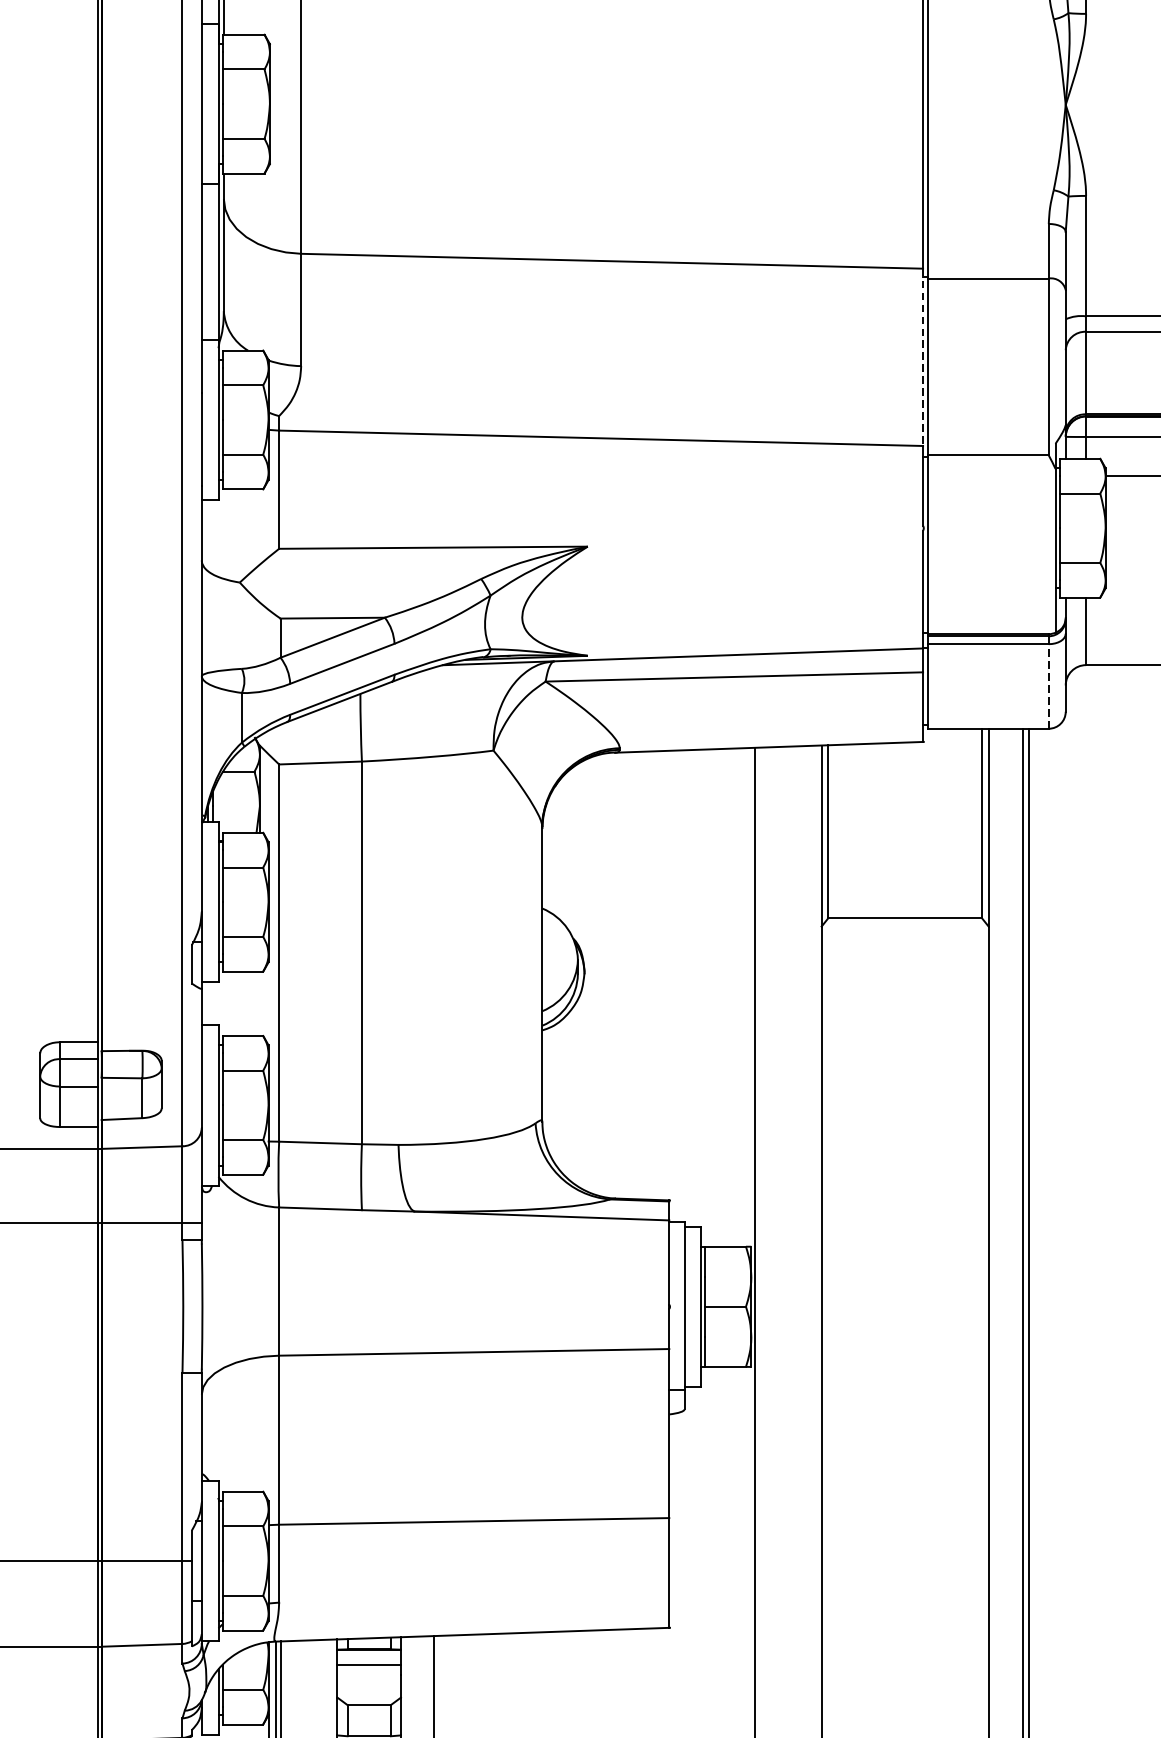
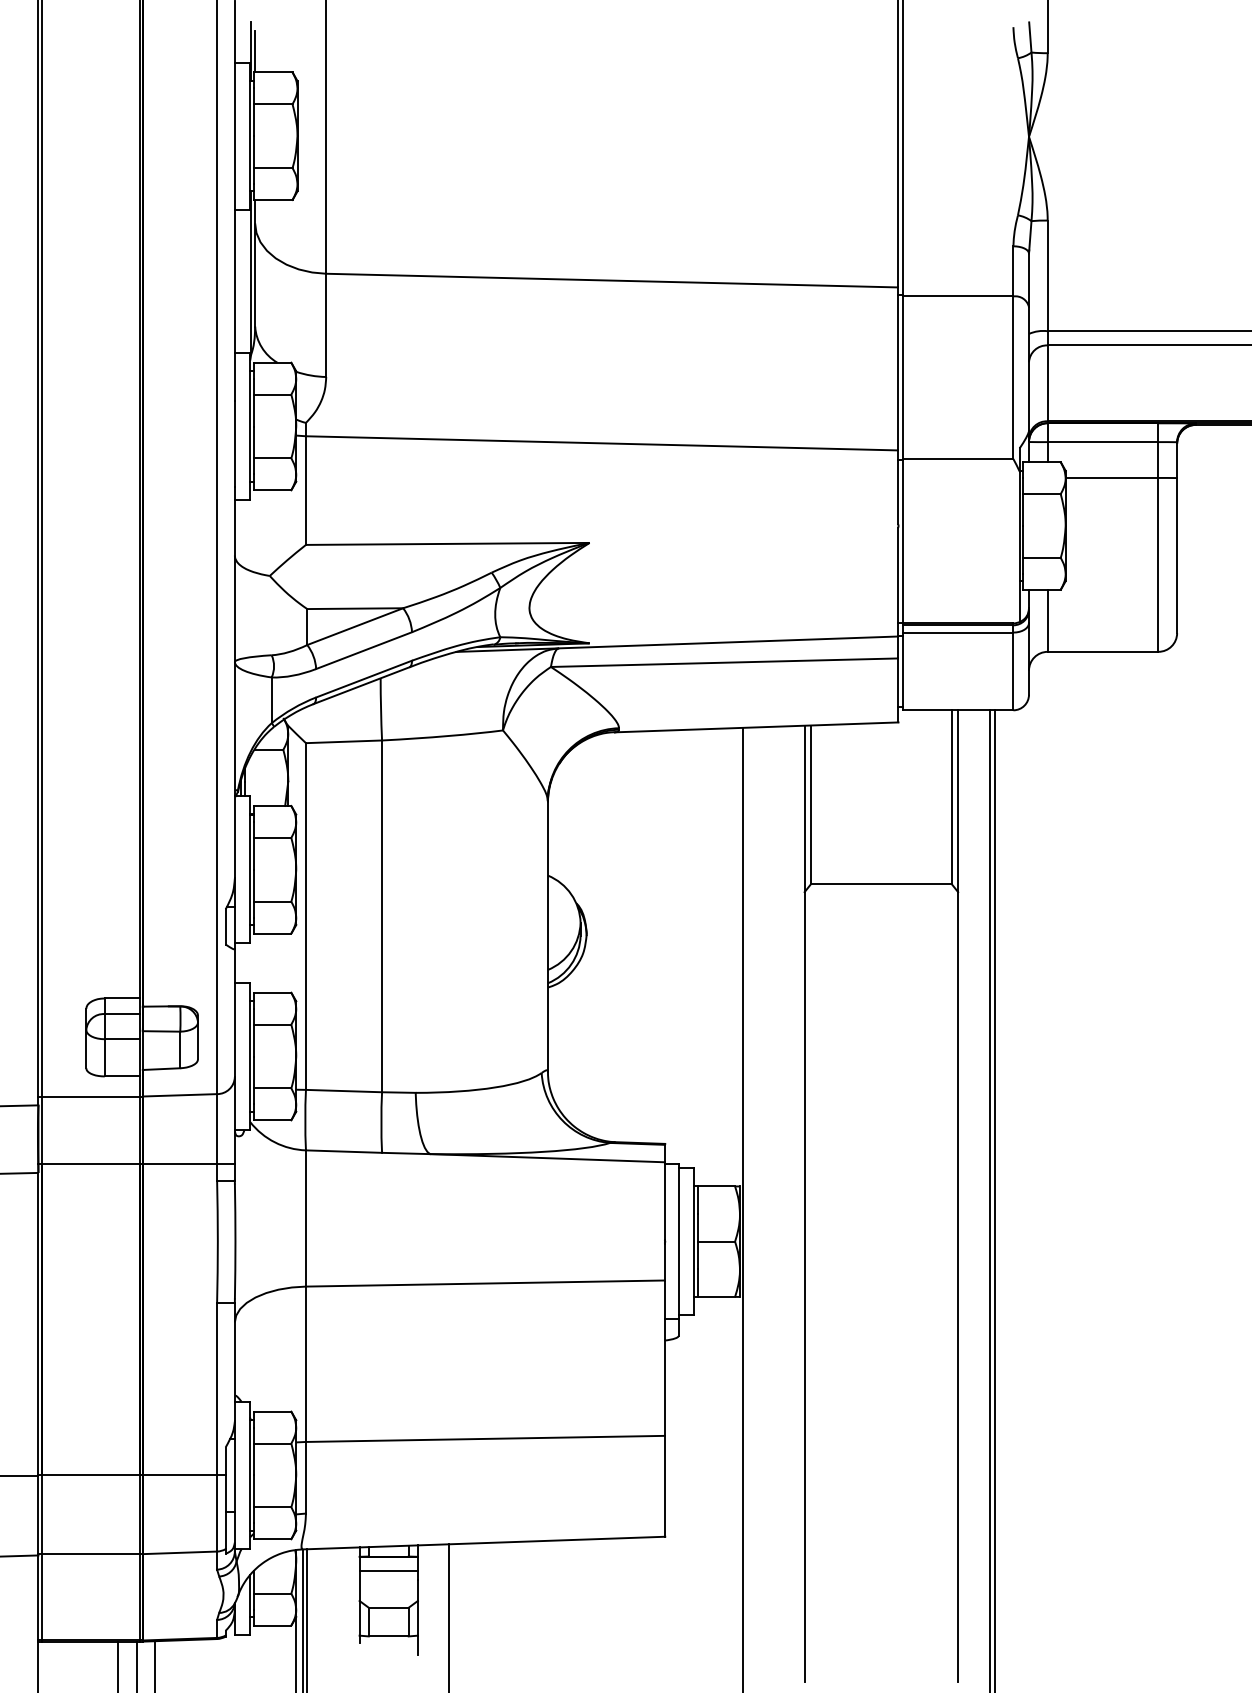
line: (922, 357) -> (897, 369), dashed -> solid
line: (1048, 686) -> (1013, 671), dashed -> solid

